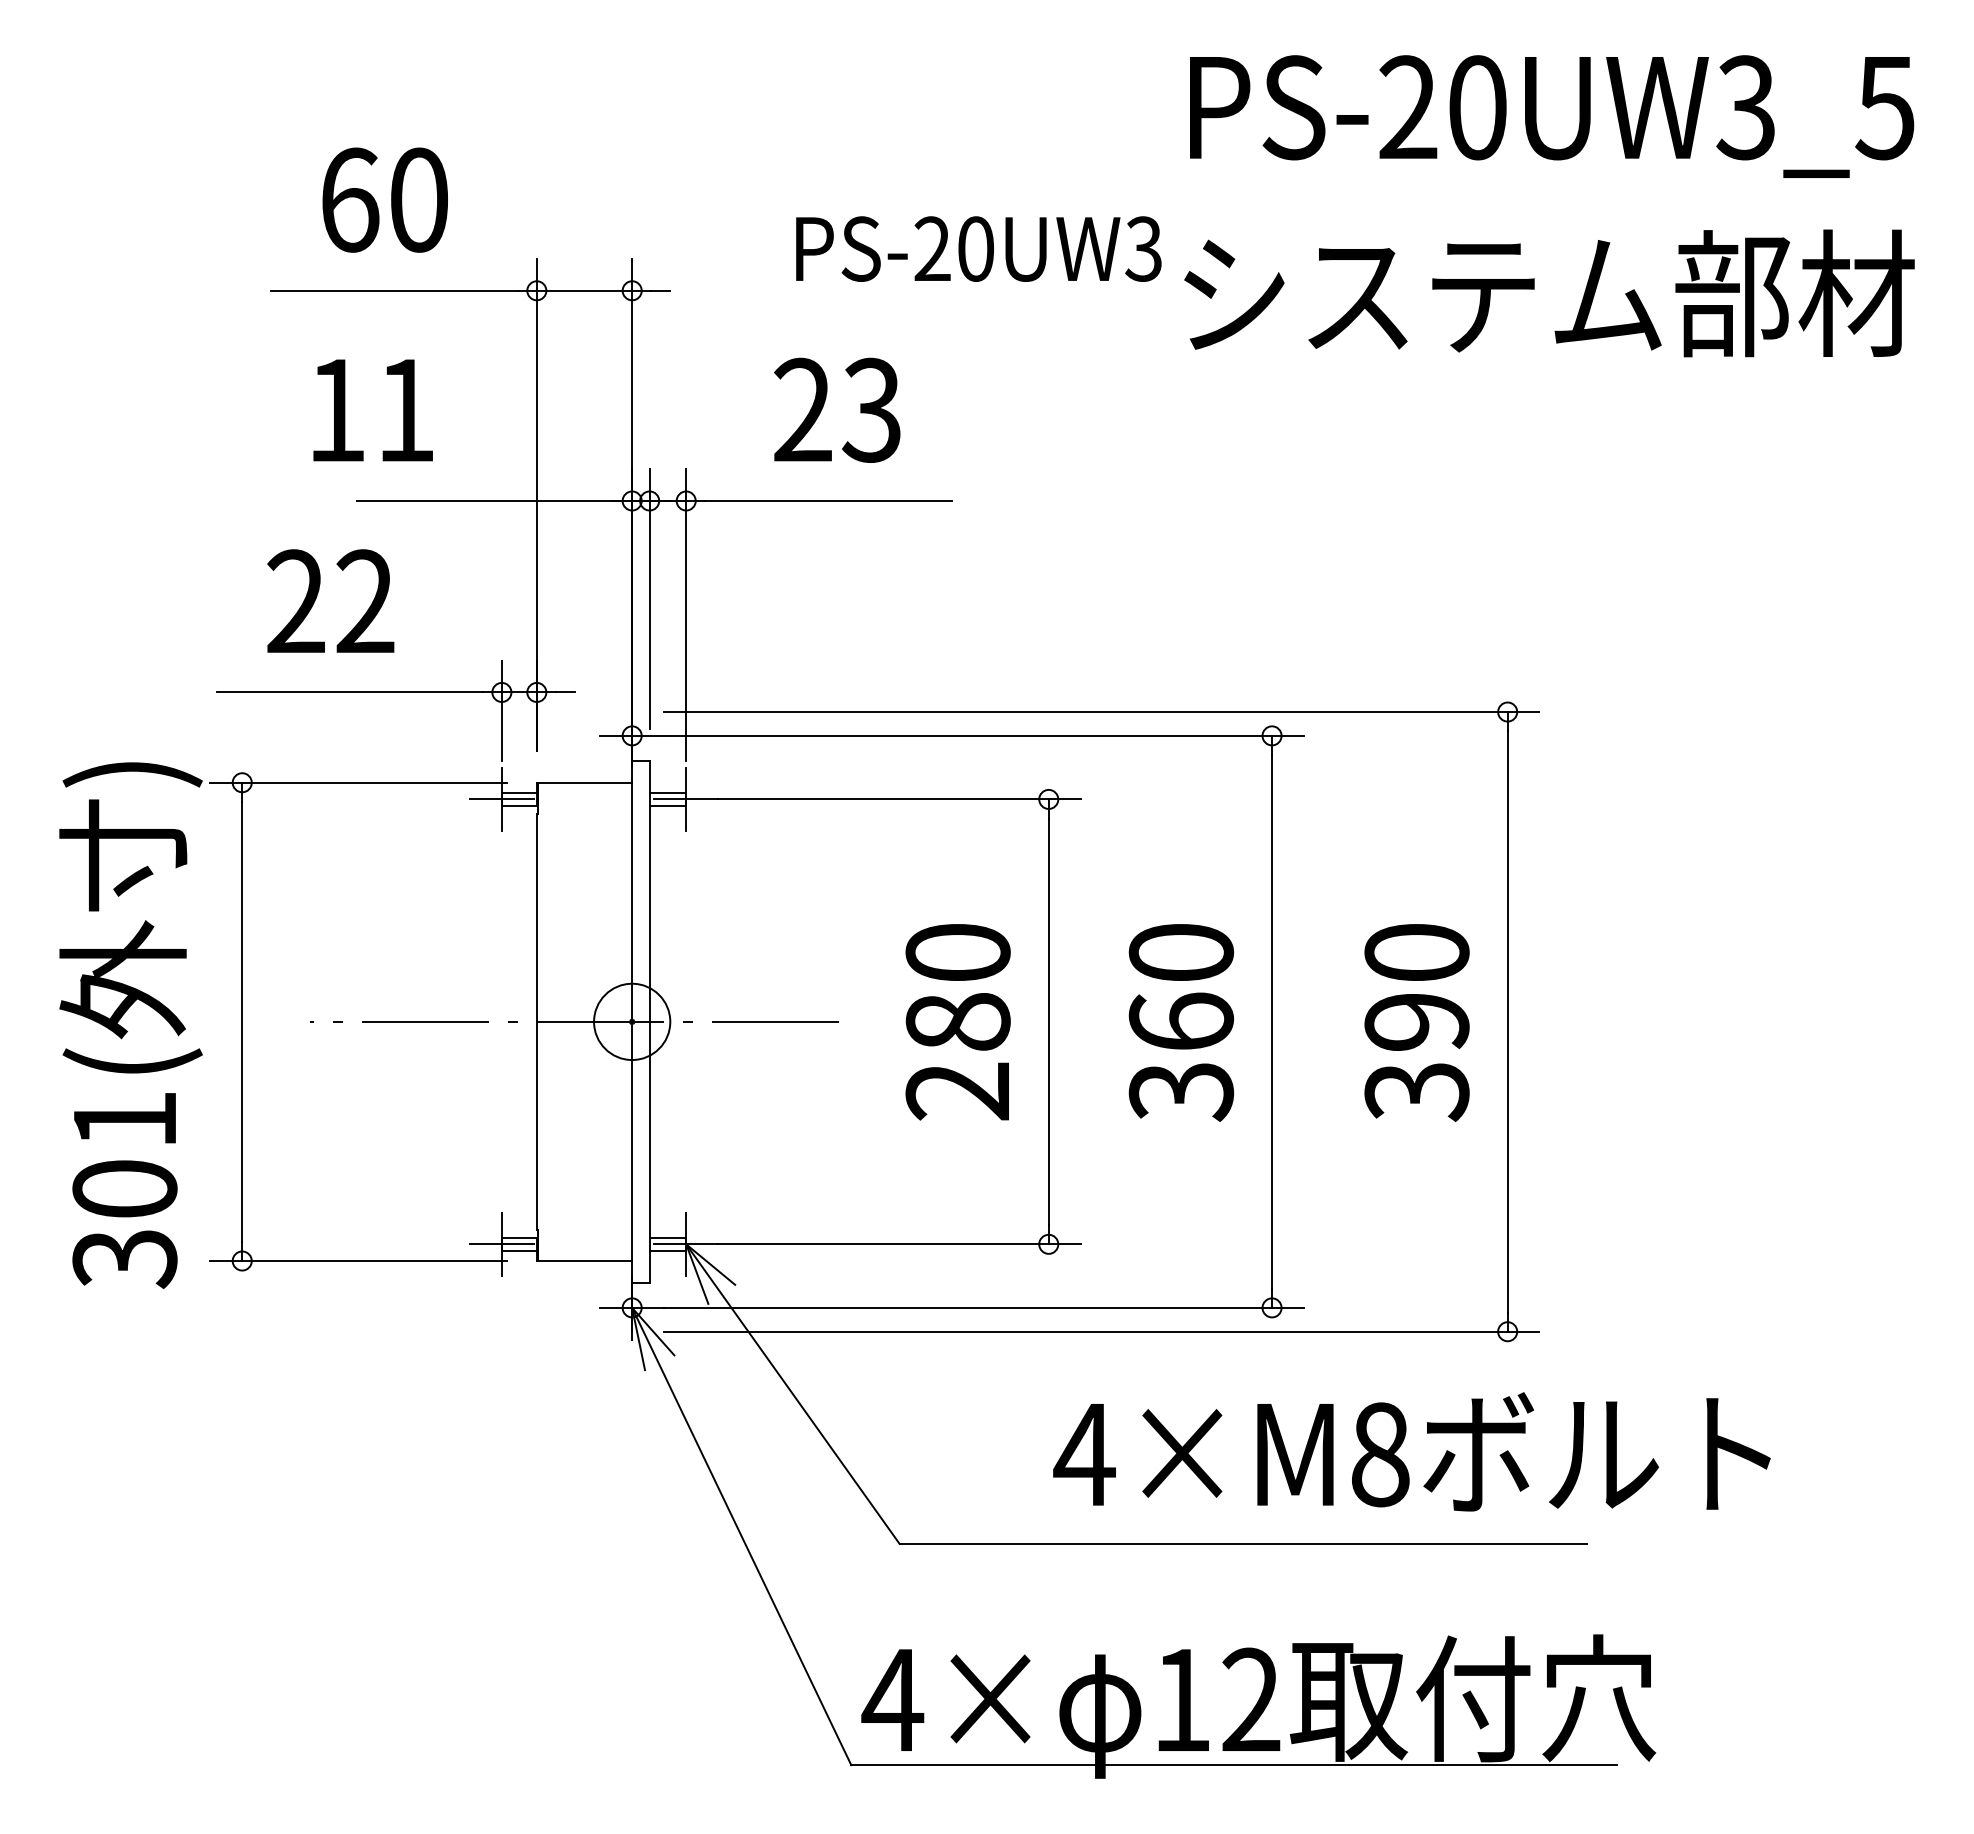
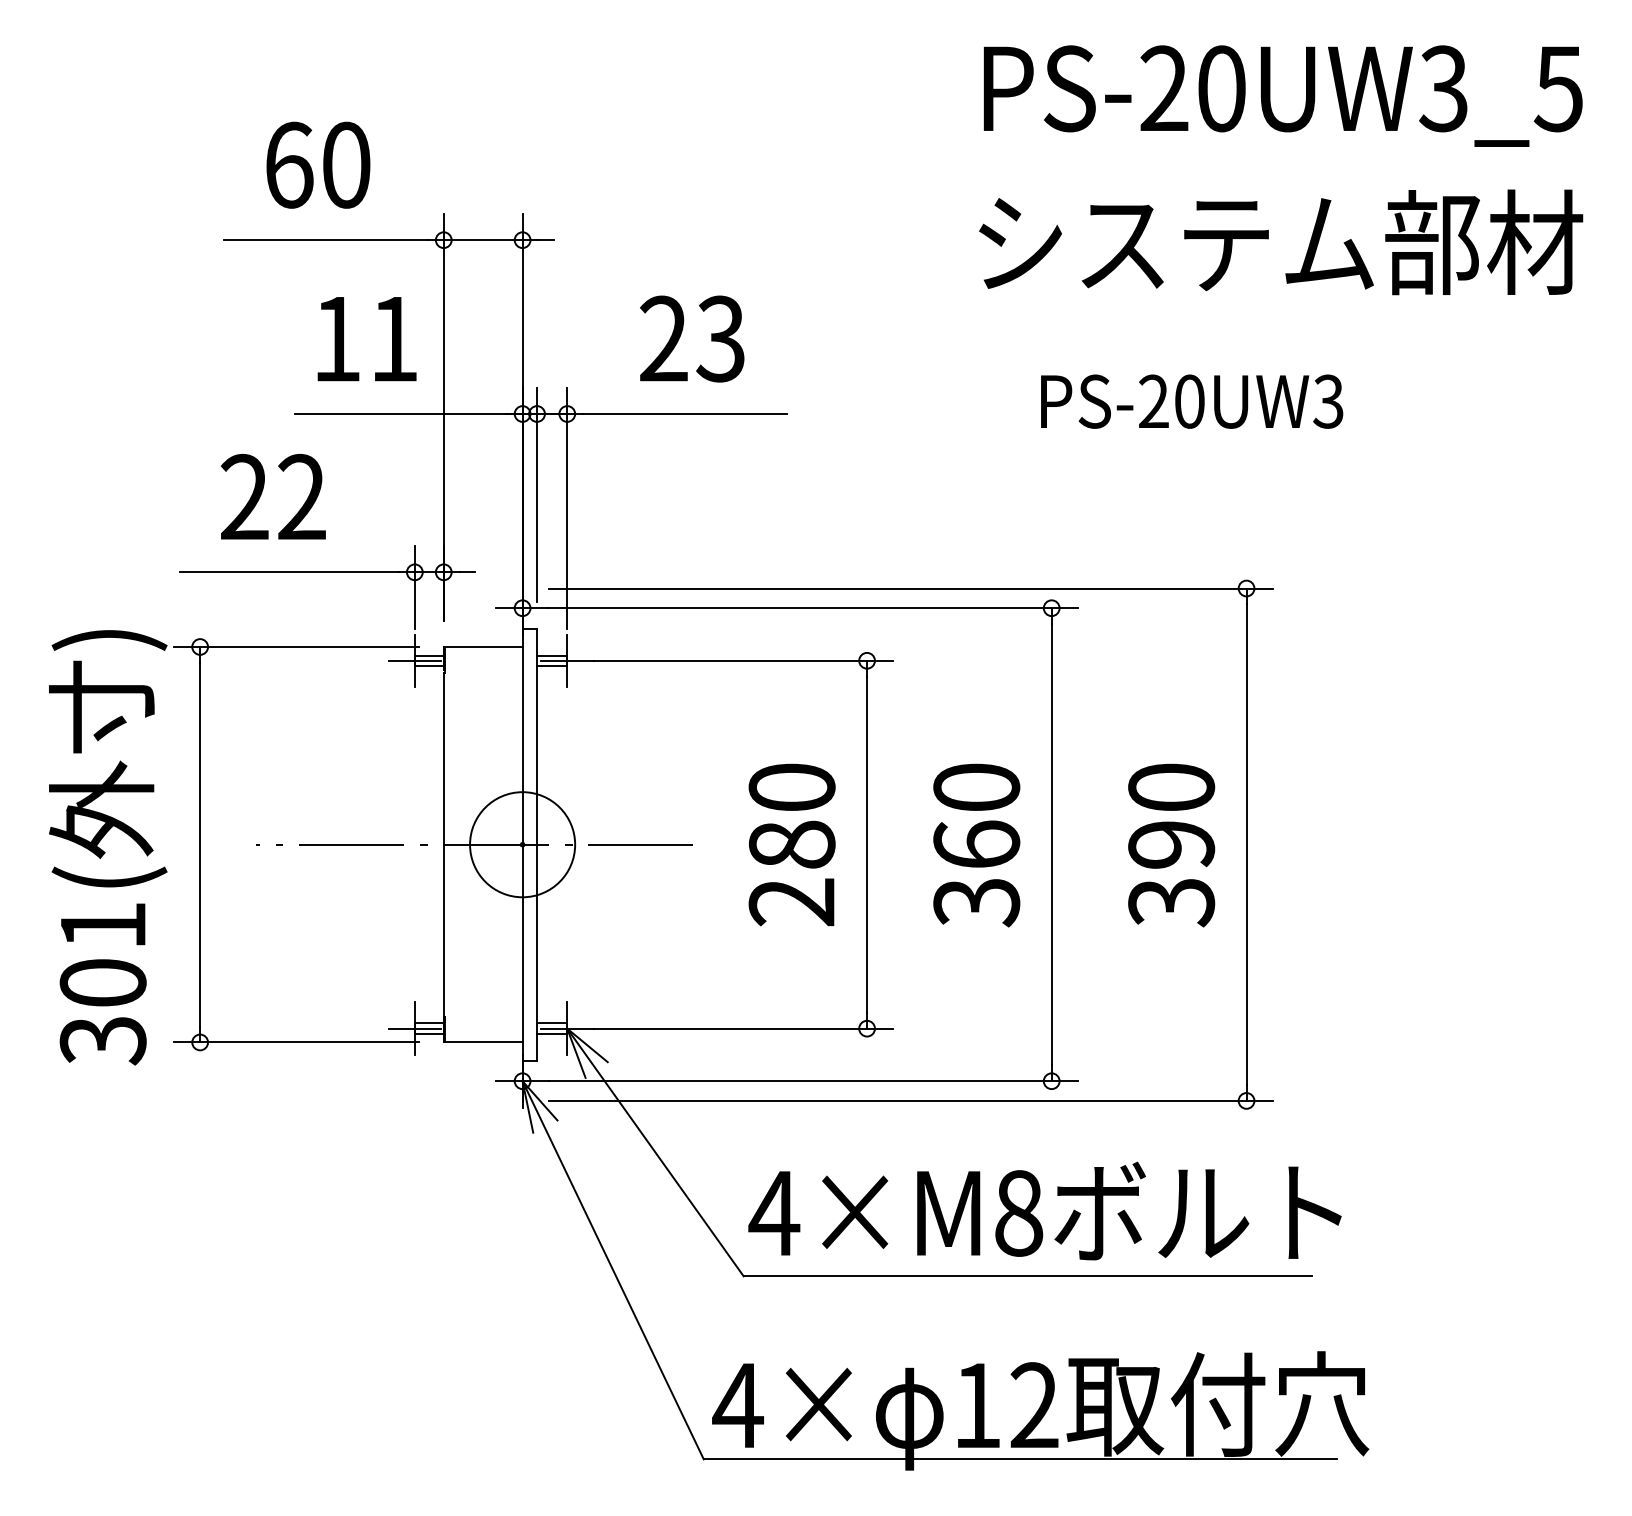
text: (978, 248) -> (1191, 401), moved
text: (372, 410) -> (366, 339), moved
circle: (631, 1021) -> (522, 844), size x1.67
text: (1411, 1451) -> (1044, 1210), moved

